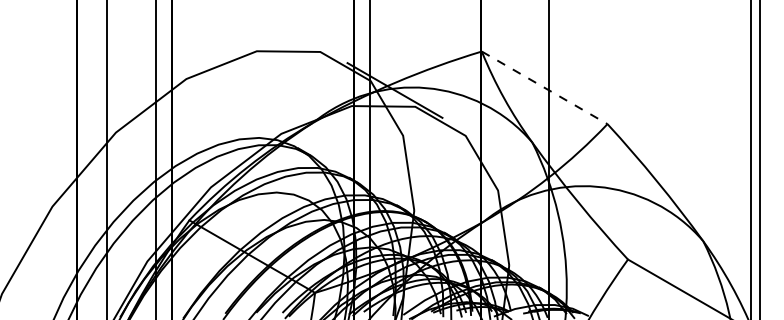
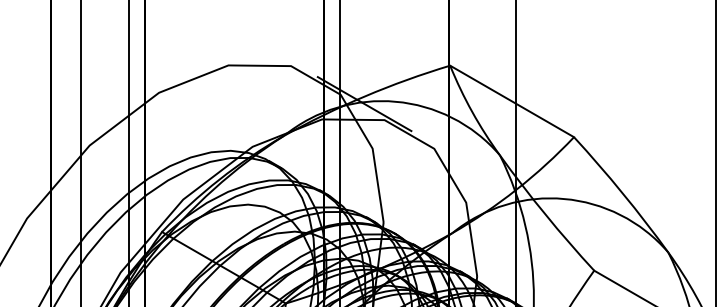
line: (544, 87) -> (511, 101), dashed -> solid

